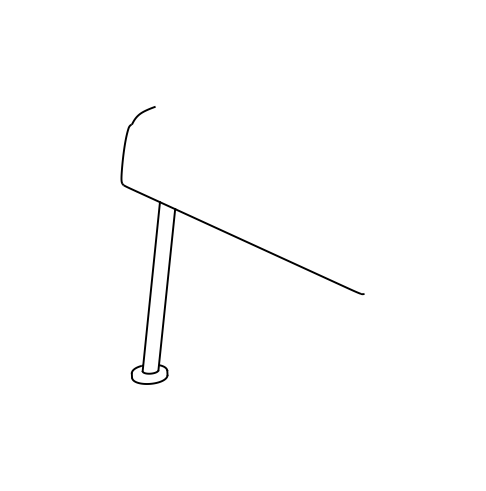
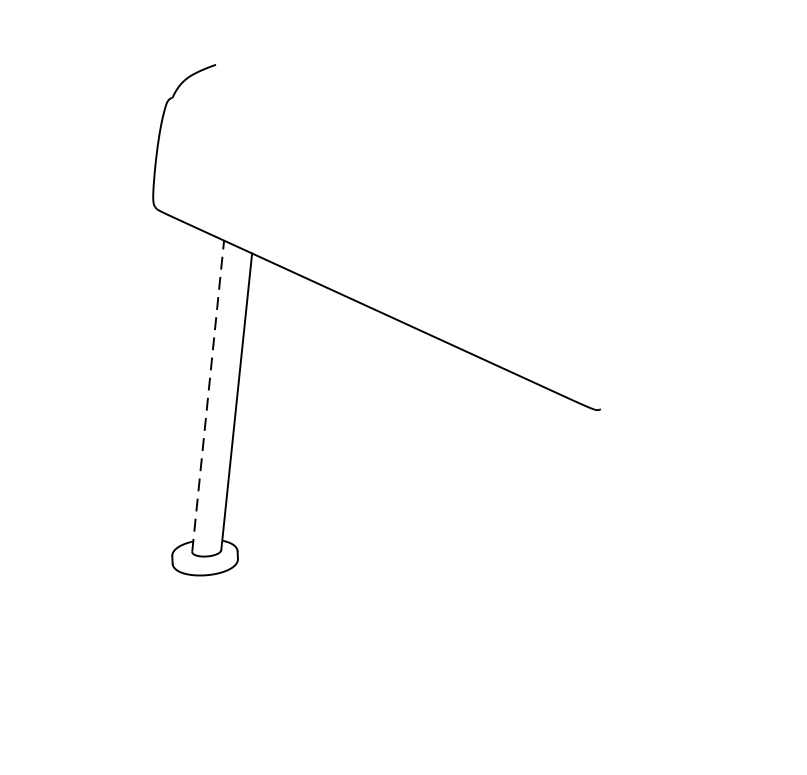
line: (151, 286) -> (208, 395), solid -> dashed

